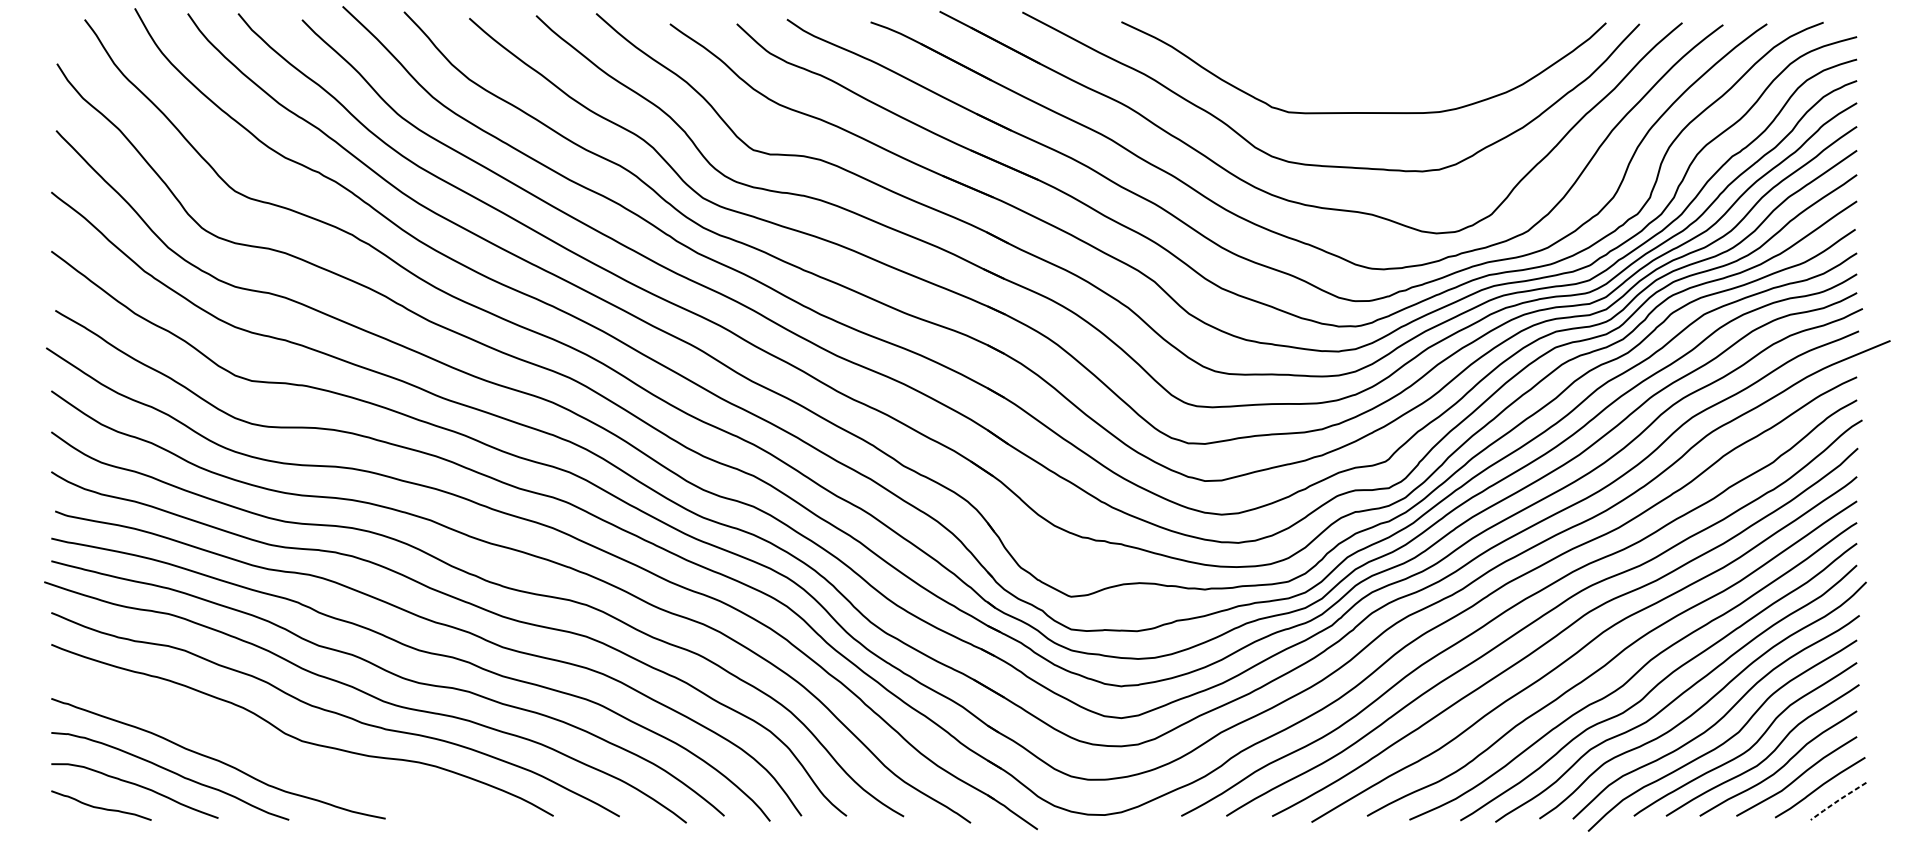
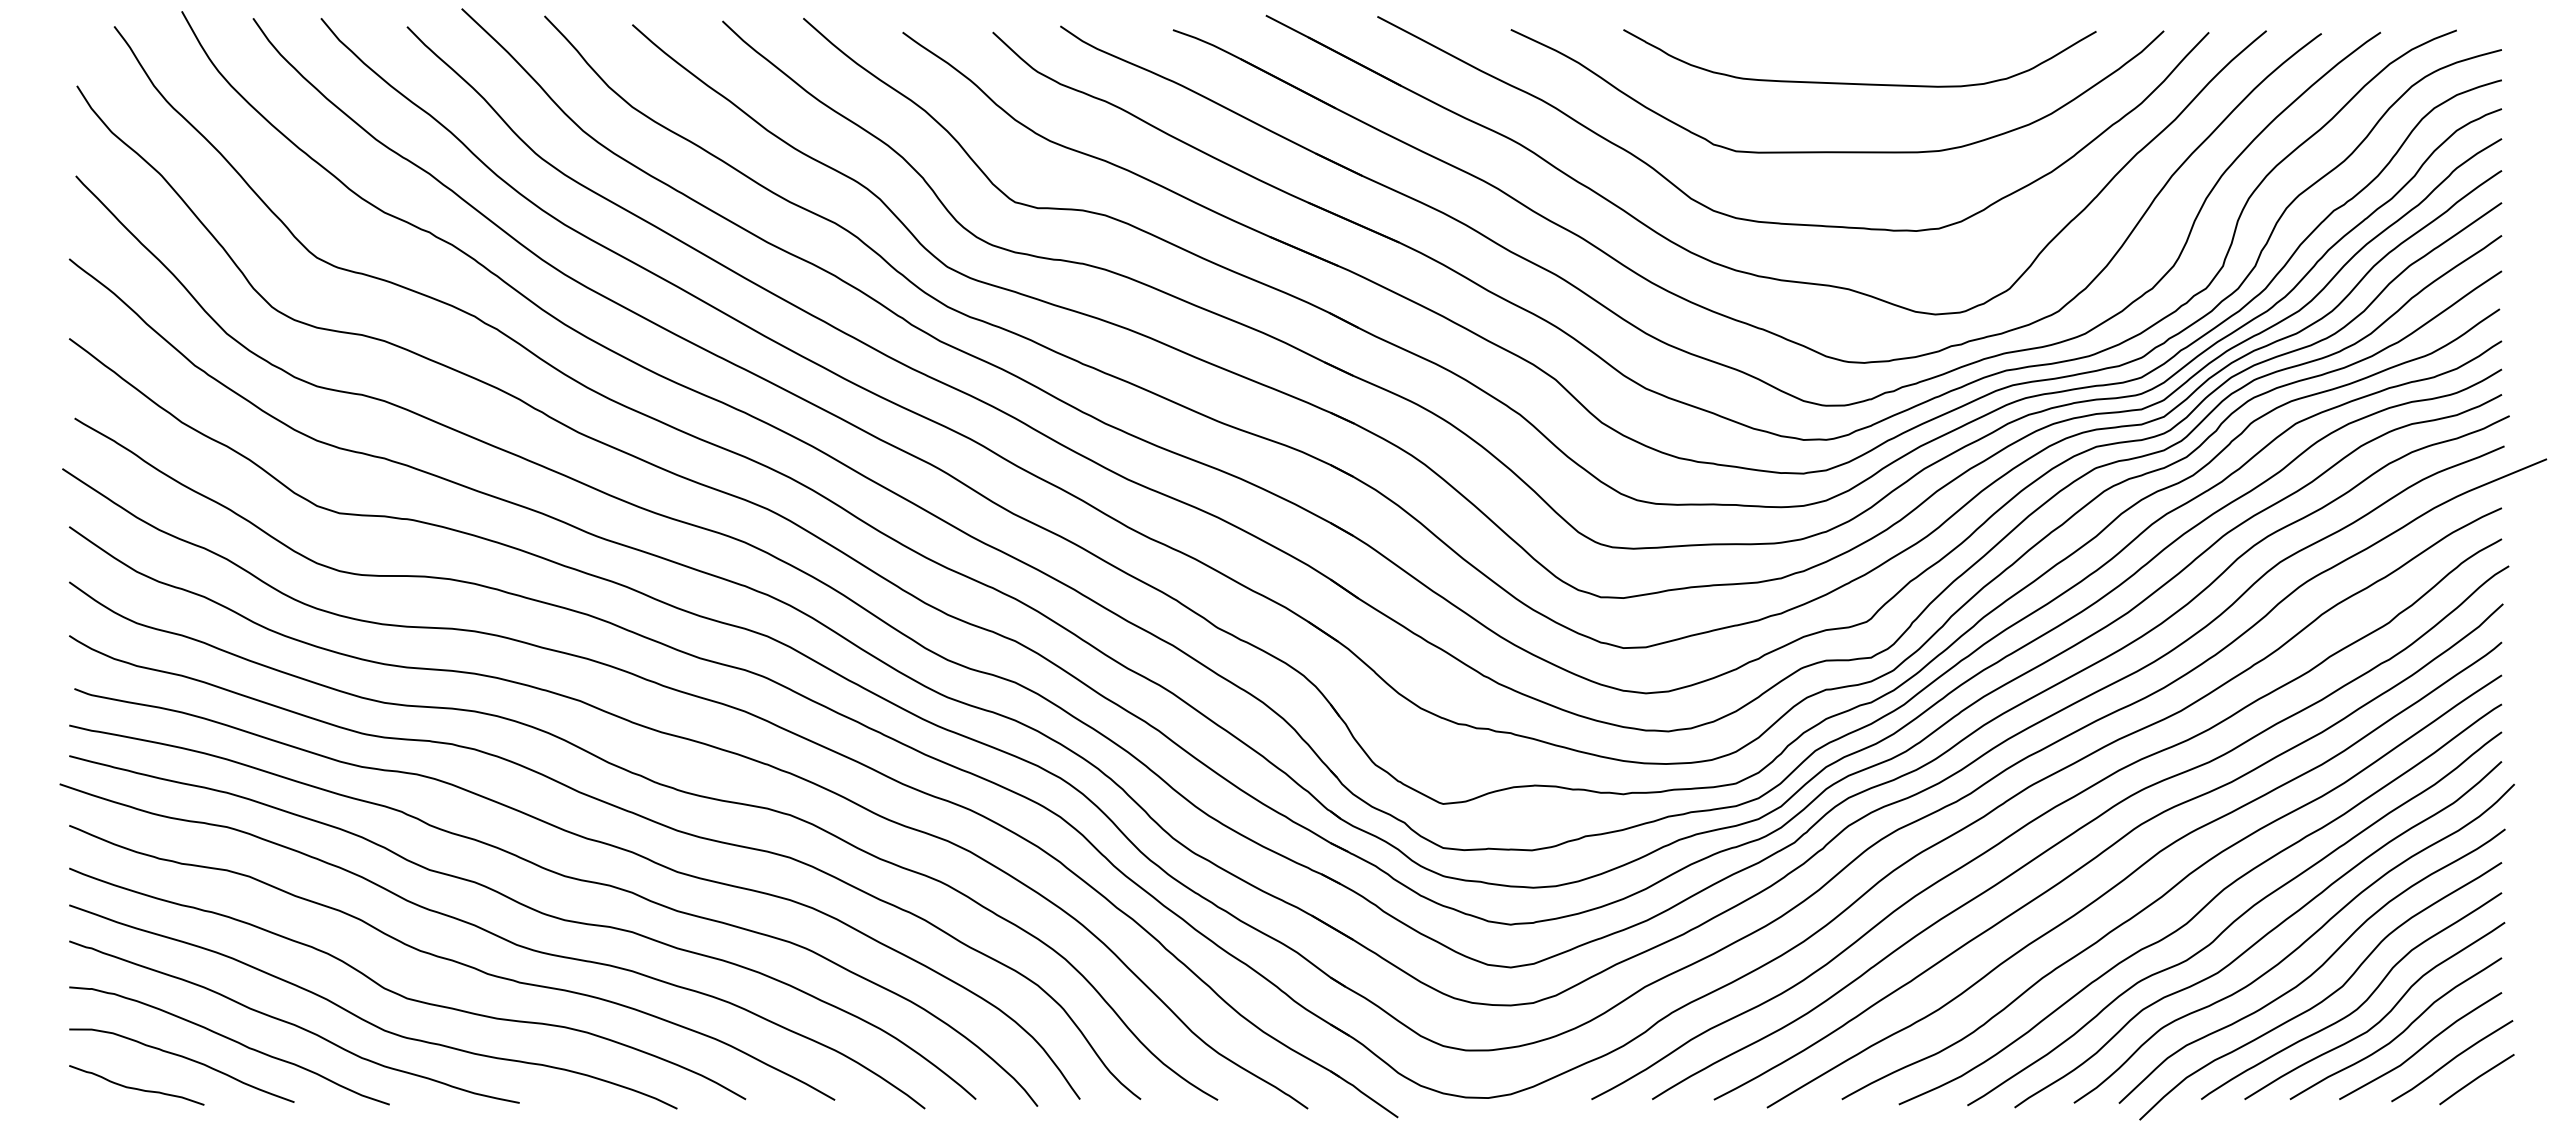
curve: (1380, 61) -> (1859, 83), added
curve: (272, 757) -> (367, 1020), added
line: (1838, 800) -> (2476, 1078), dashed -> solid

